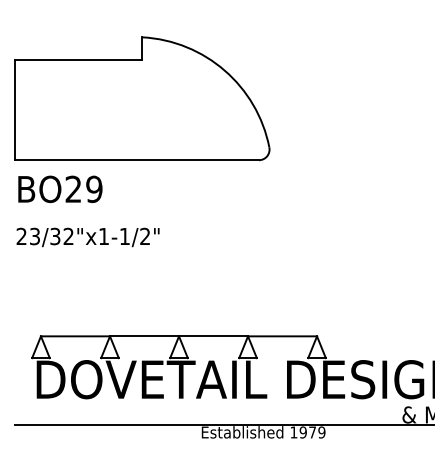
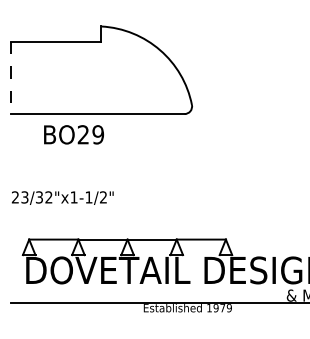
line: (14, 110) -> (10, 78), solid -> dashed
text: (59, 188) -> (73, 134), moved
text: (87, 236) -> (62, 197), moved

